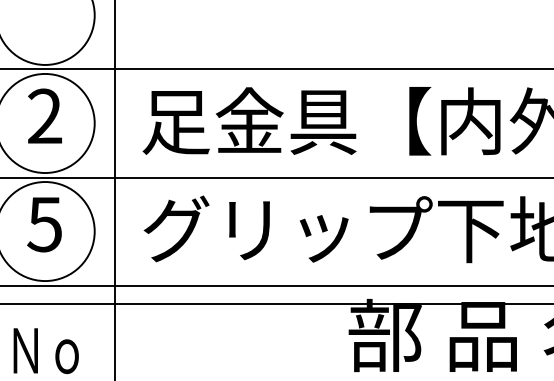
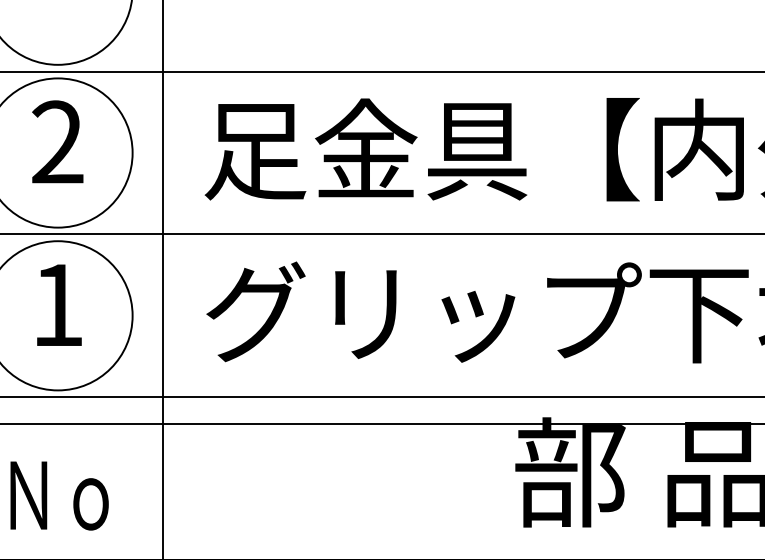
text: (44, 224) -> (56, 305), 5 -> 1

